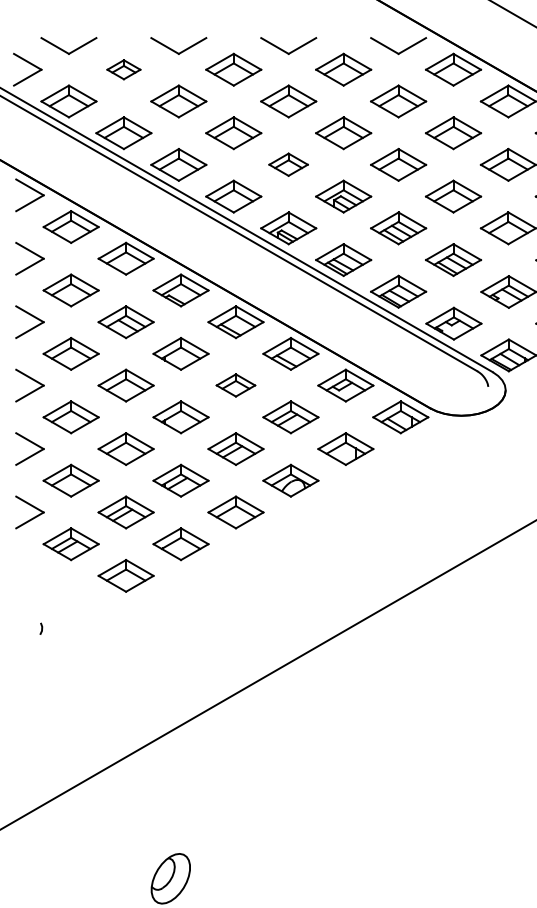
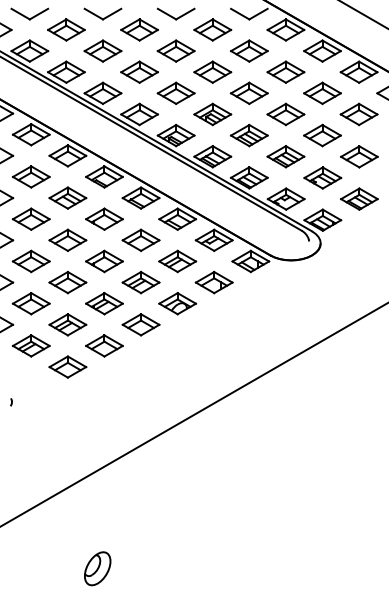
part: (124, 69) -> (66, 29), size x1.67
part: (287, 163) -> (175, 92), size x1.43
part: (235, 384) -> (140, 239), size x1.43

